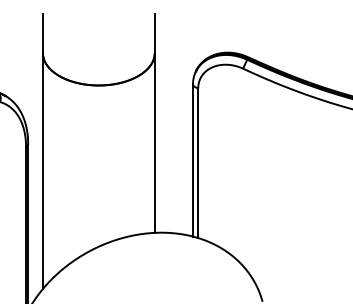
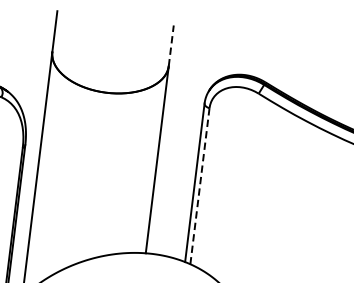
line: (154, 33) -> (170, 45), solid -> dashed
line: (198, 163) -> (200, 186), solid -> dashed

